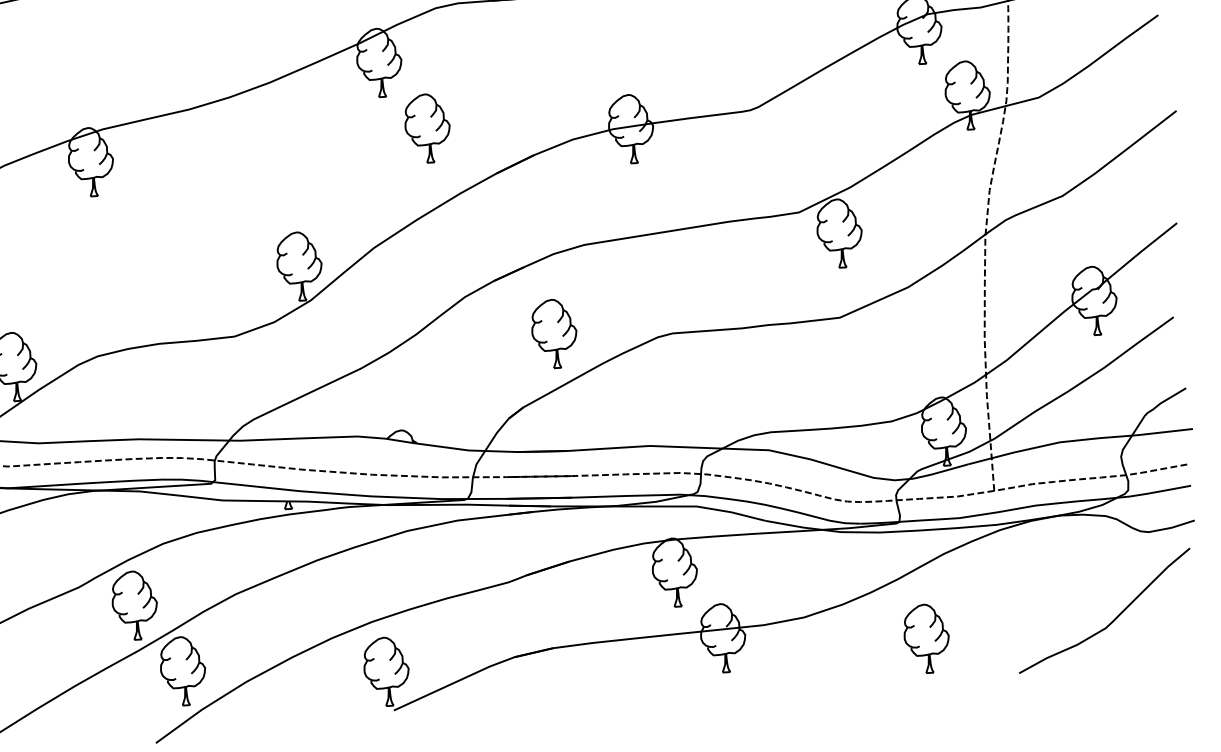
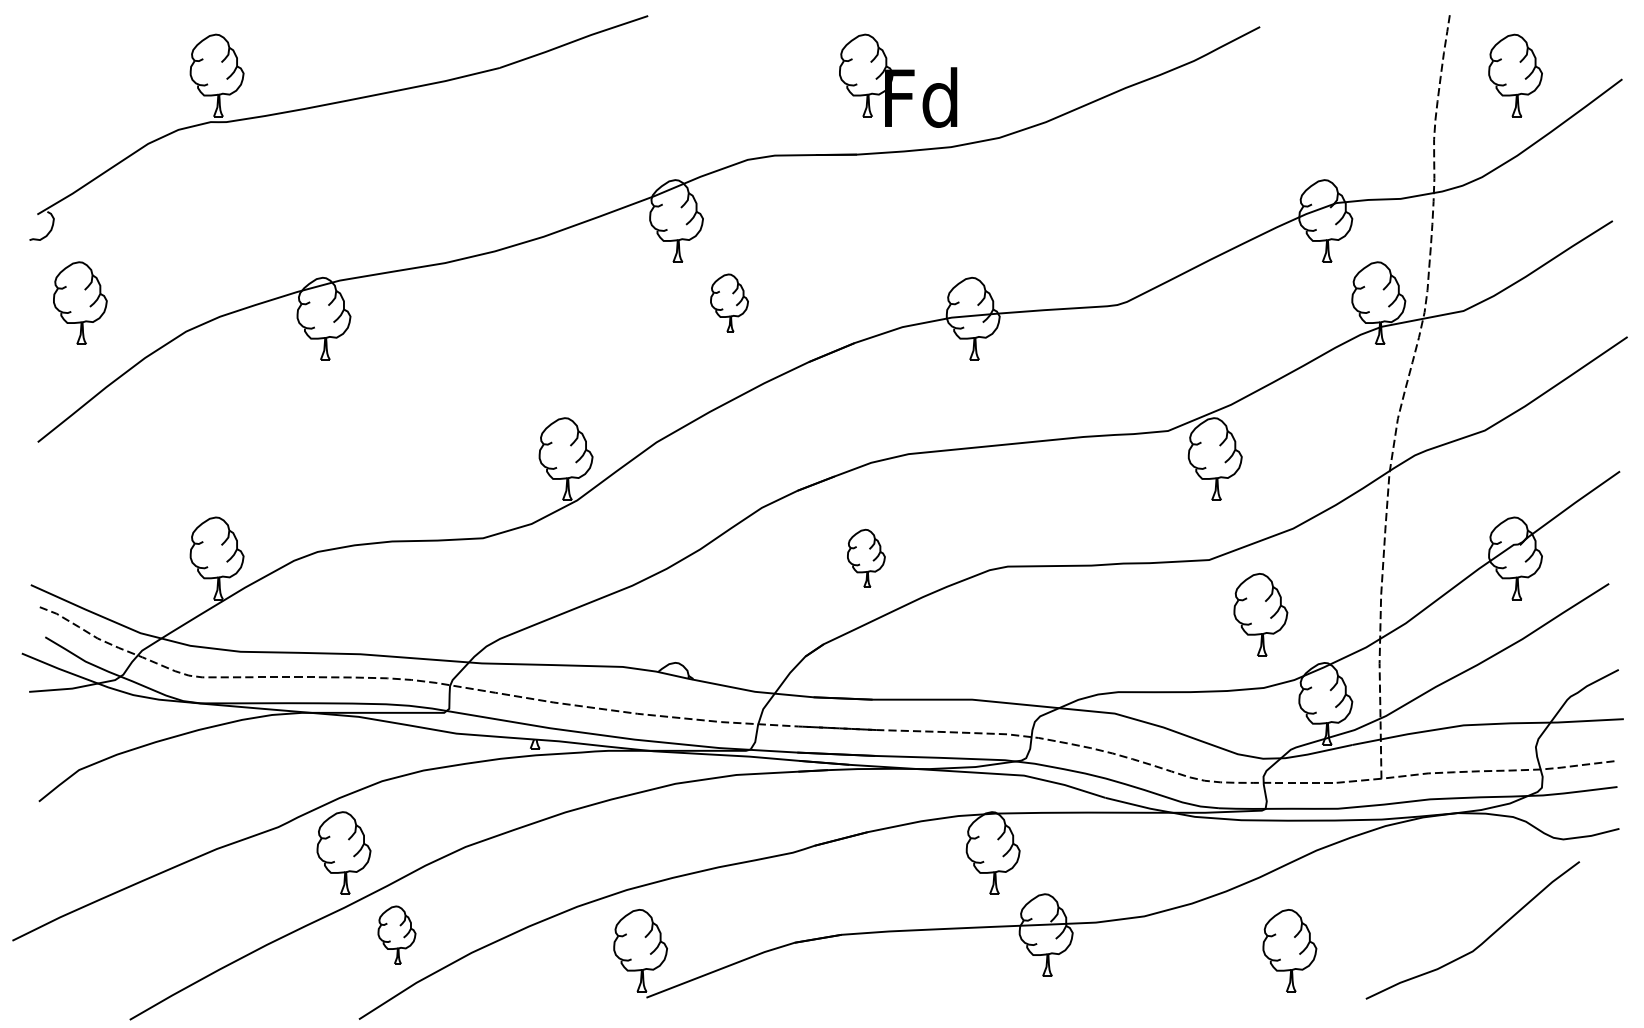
part: (427, 127) -> (729, 302), size x0.7
part: (554, 333) -> (866, 558), size x0.7
part: (885, 360) -> (1260, 614), added
curve: (1111, 621) -> (1480, 943), moved
part: (182, 670) -> (396, 934), size x0.7

